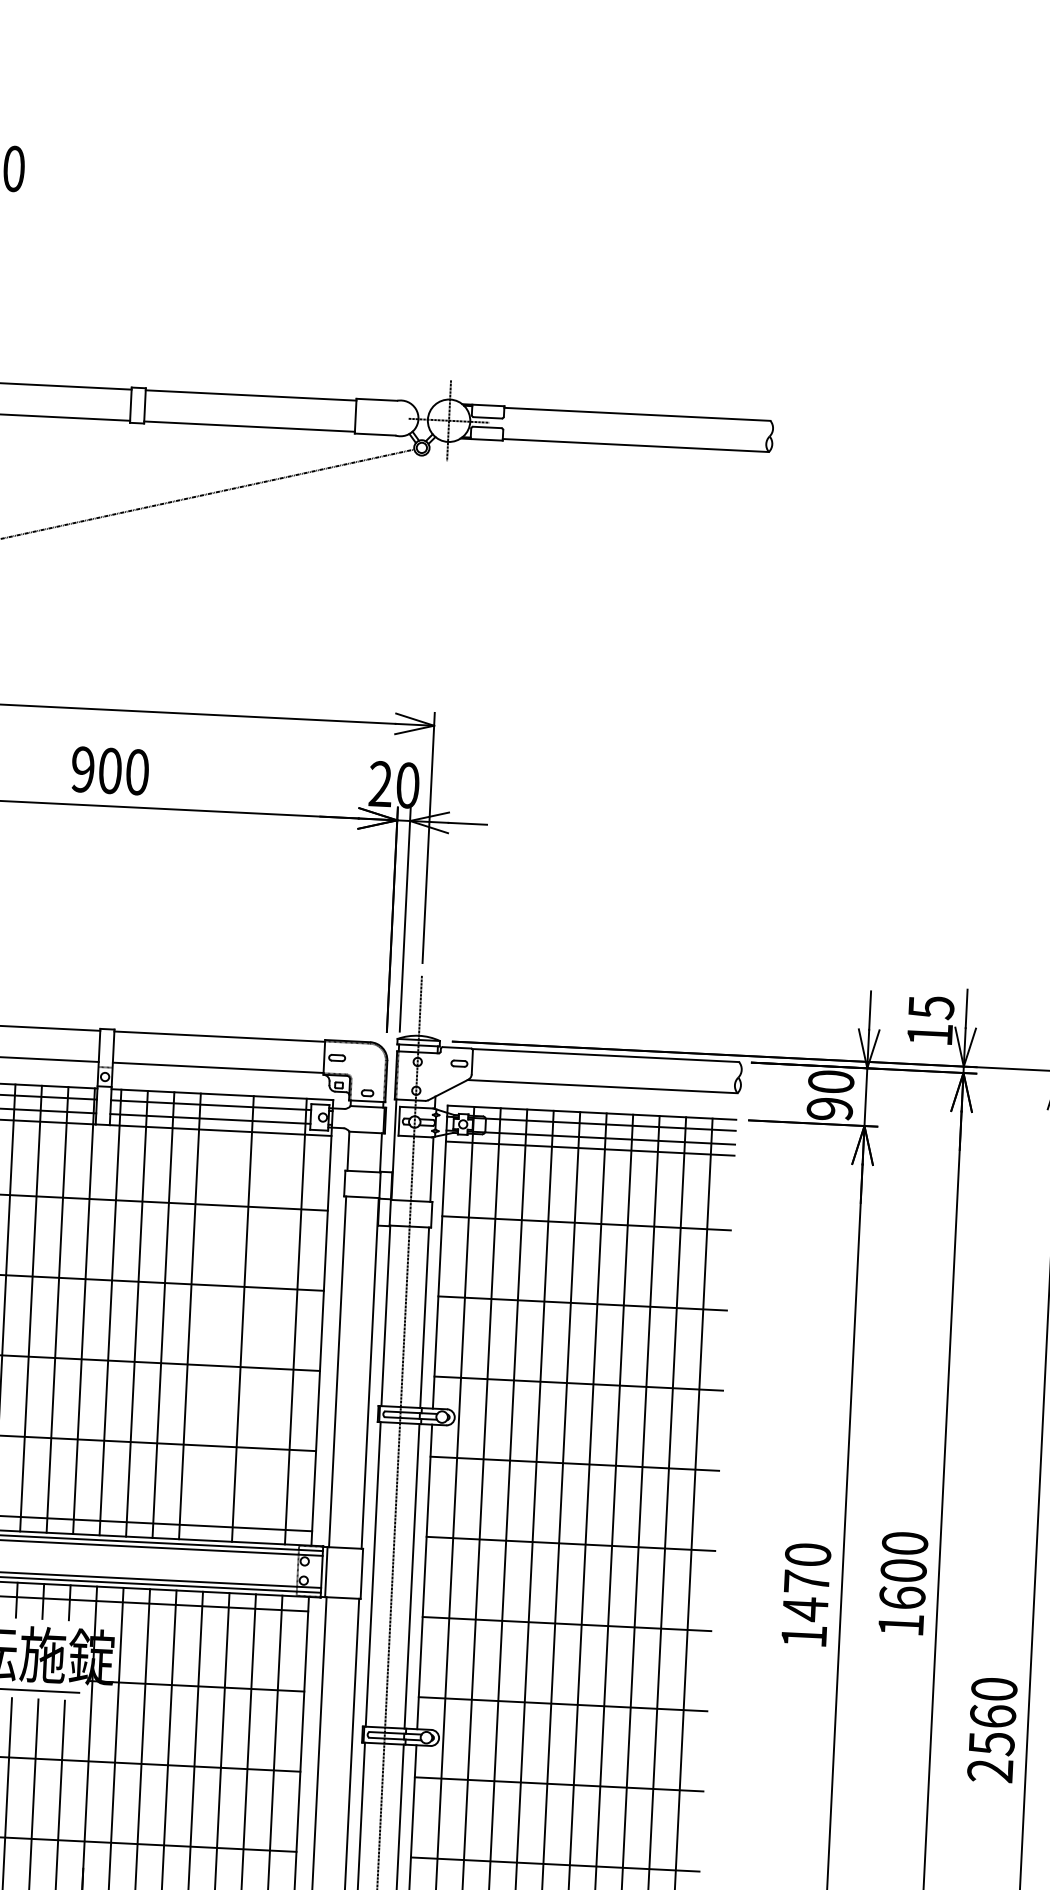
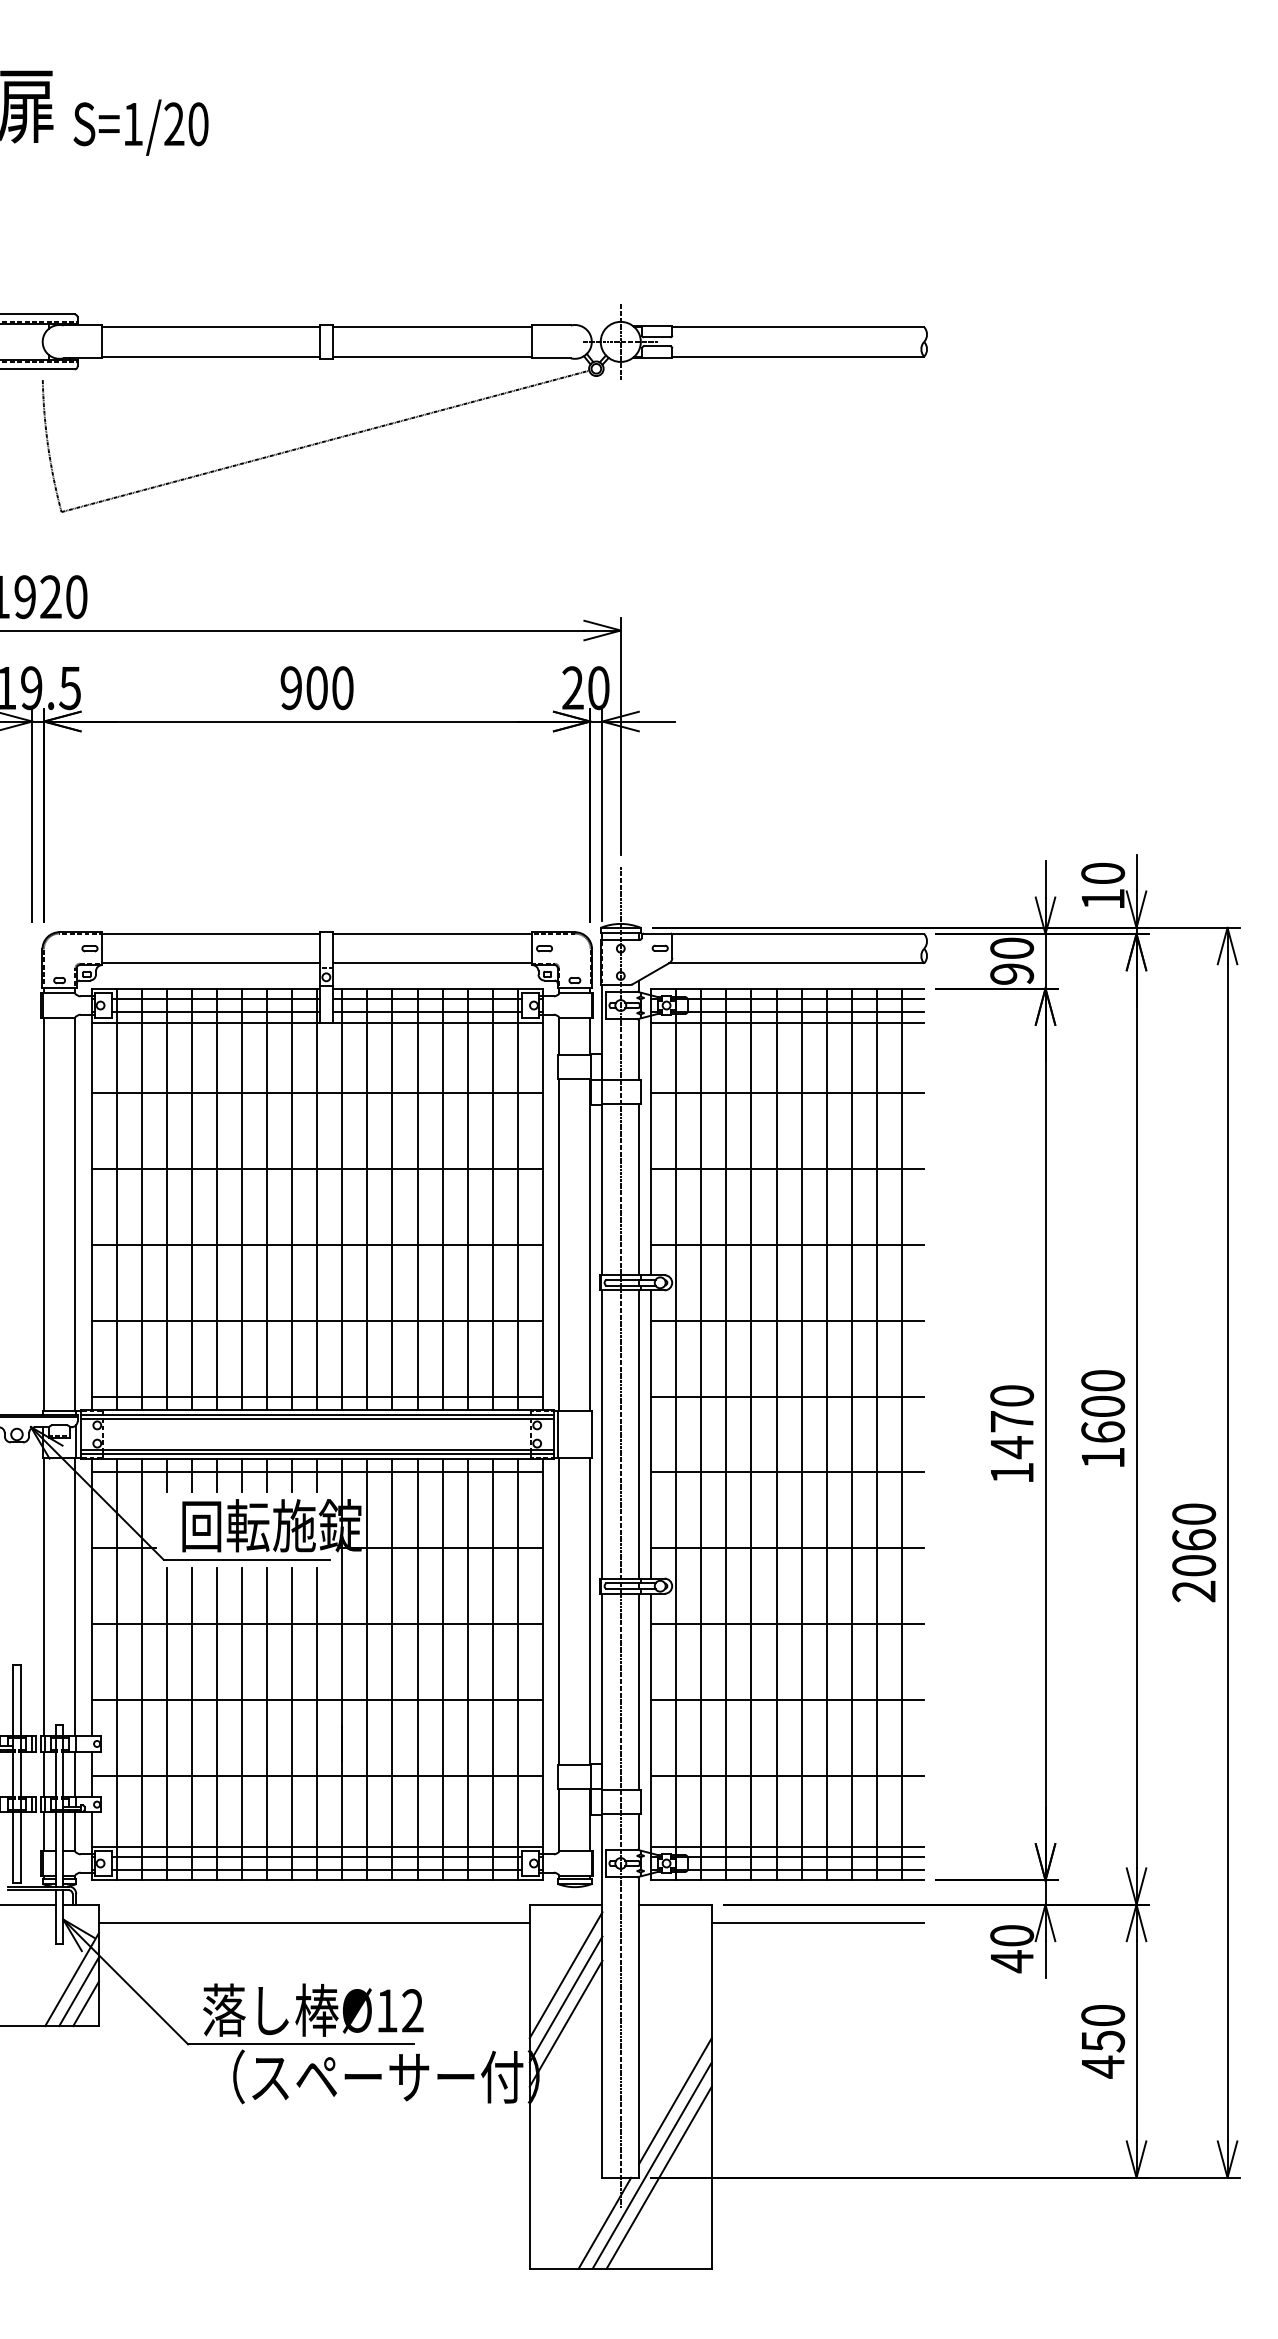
text: (931, 1007) -> (1103, 873), 15 -> 10
line: (216, 1317) -> (442, 1199), added
line: (269, 1320) -> (492, 1199), added
text: (992, 1744) -> (1194, 1566), 2560 -> 2060

